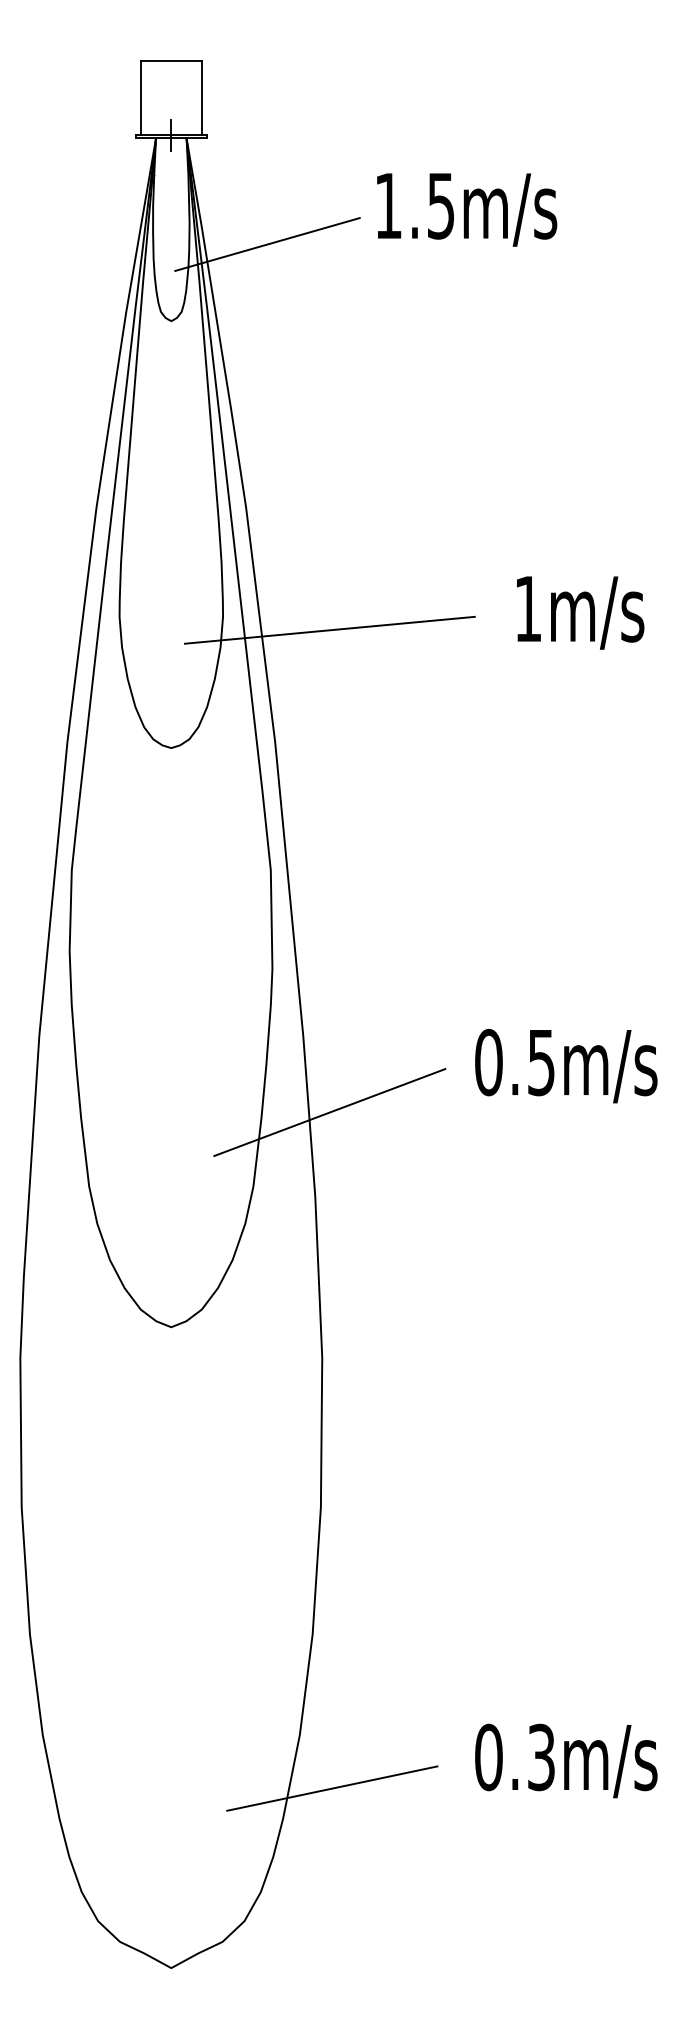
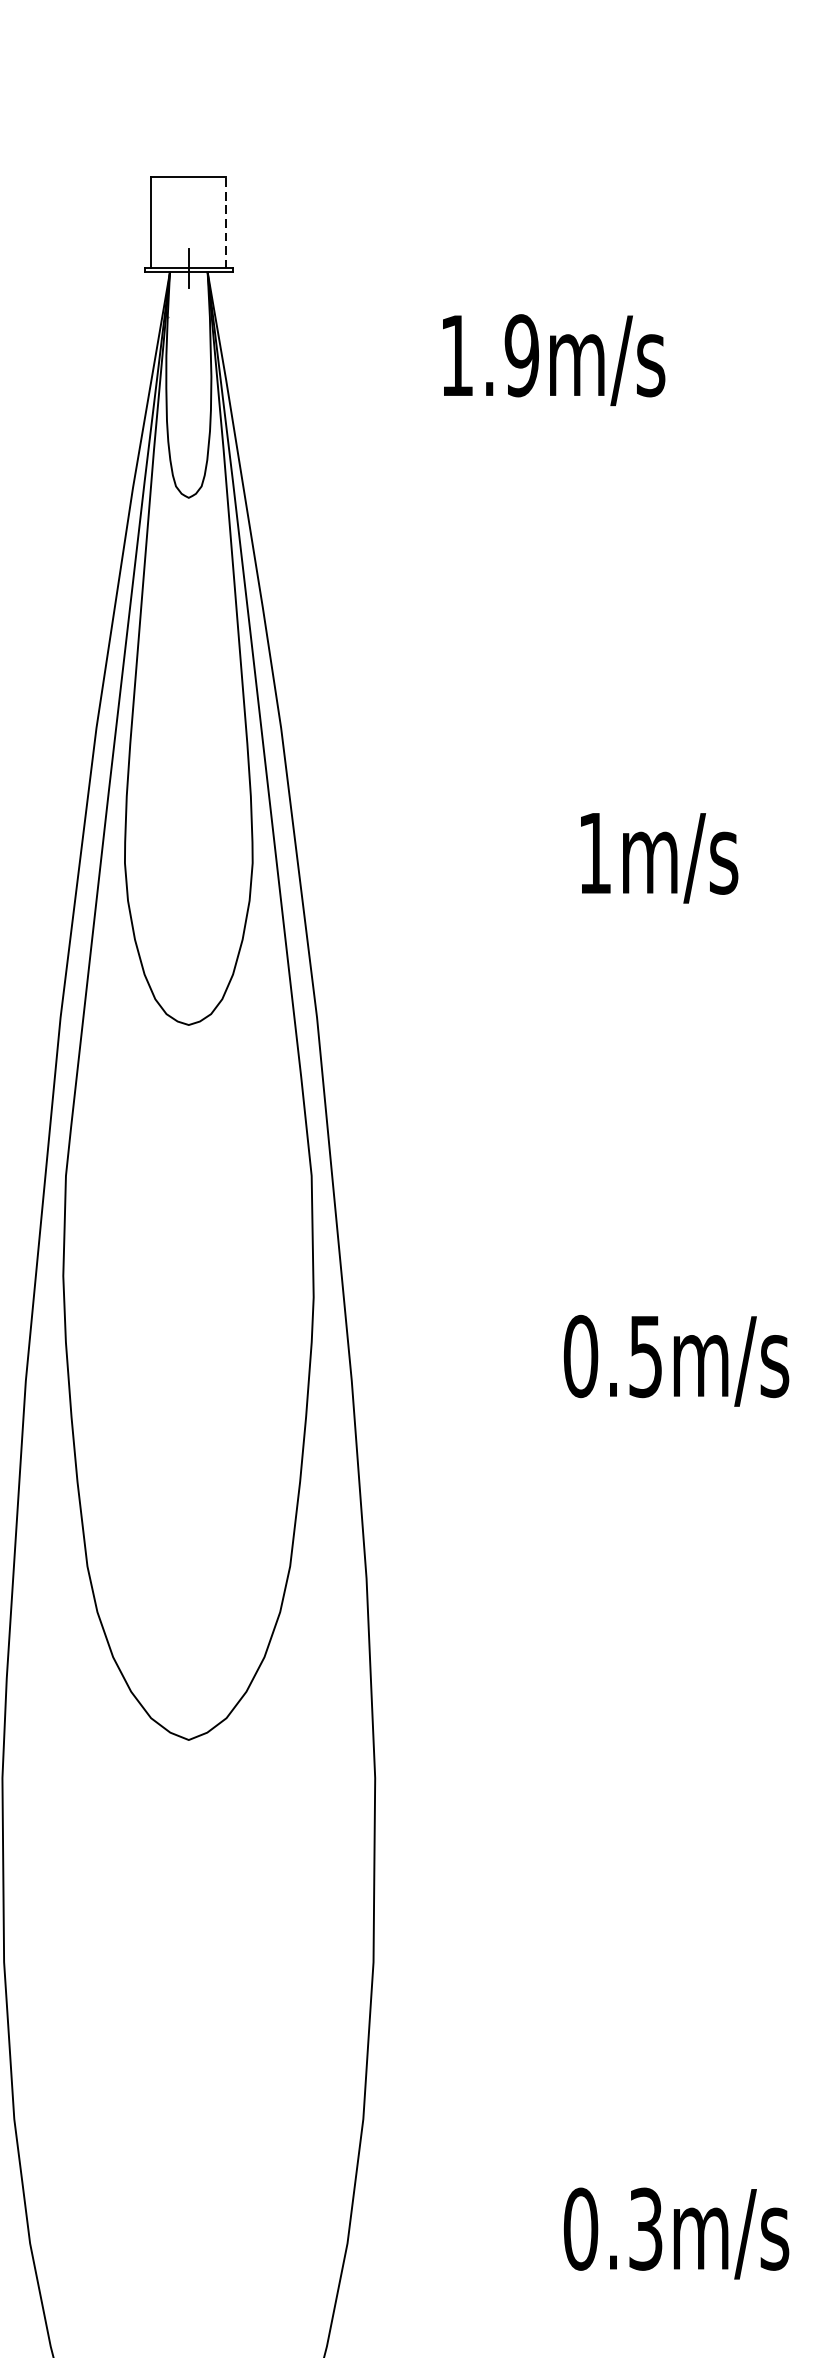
line: (201, 97) -> (226, 221), solid -> dashed
text: (440, 205) -> (521, 355), 1.5m/s -> 1.9m/s
line: (267, 244) -> (307, 403), removed
text: (580, 612) -> (659, 857), moved
line: (329, 629) -> (384, 878), removed
text: (566, 1066) -> (676, 1361), moved
line: (329, 1112) -> (384, 1474), removed
text: (566, 1760) -> (676, 2232), moved
line: (332, 1788) -> (387, 2309), removed

